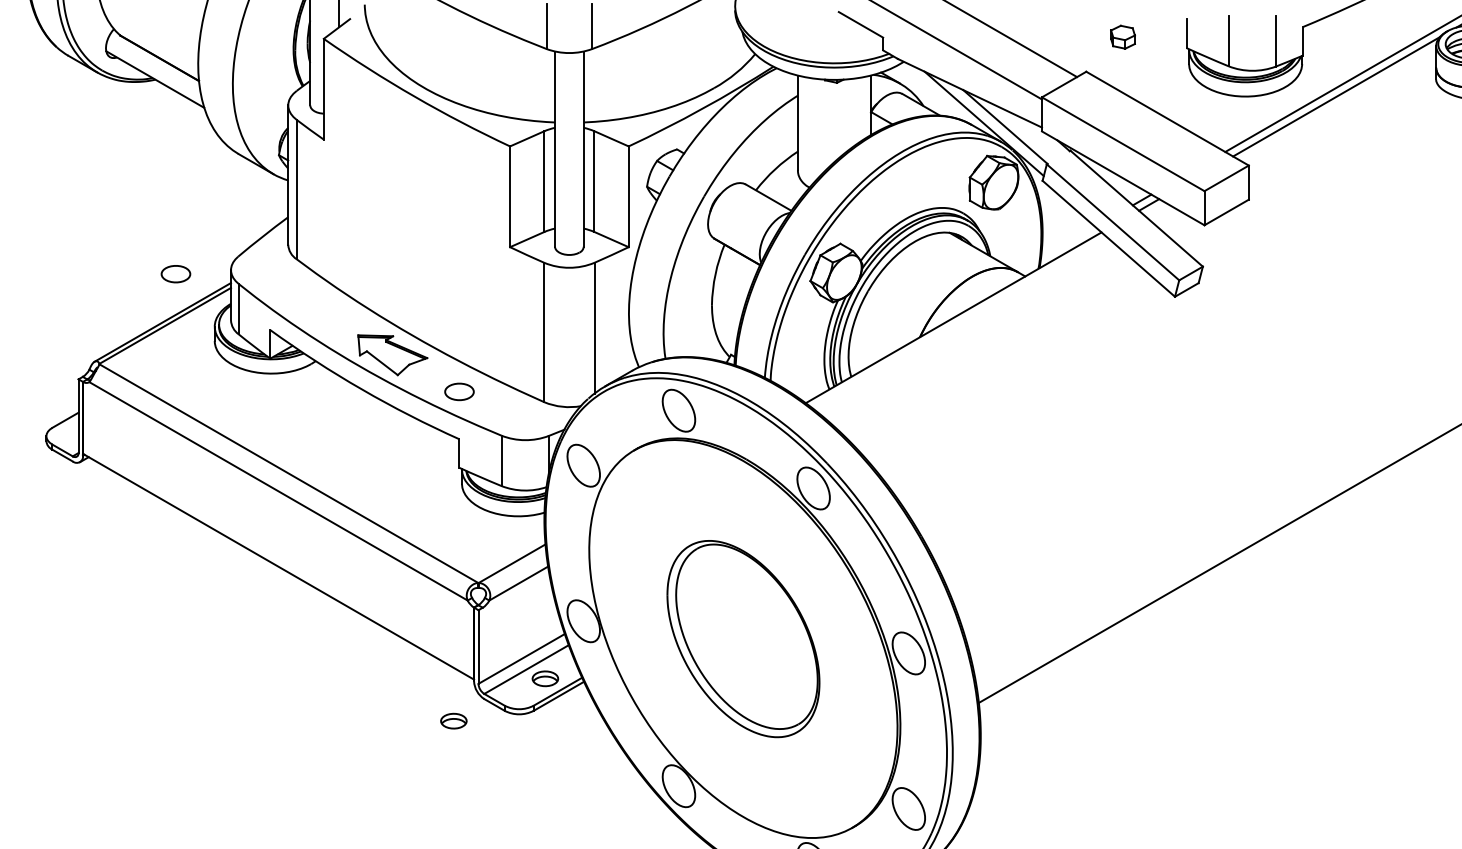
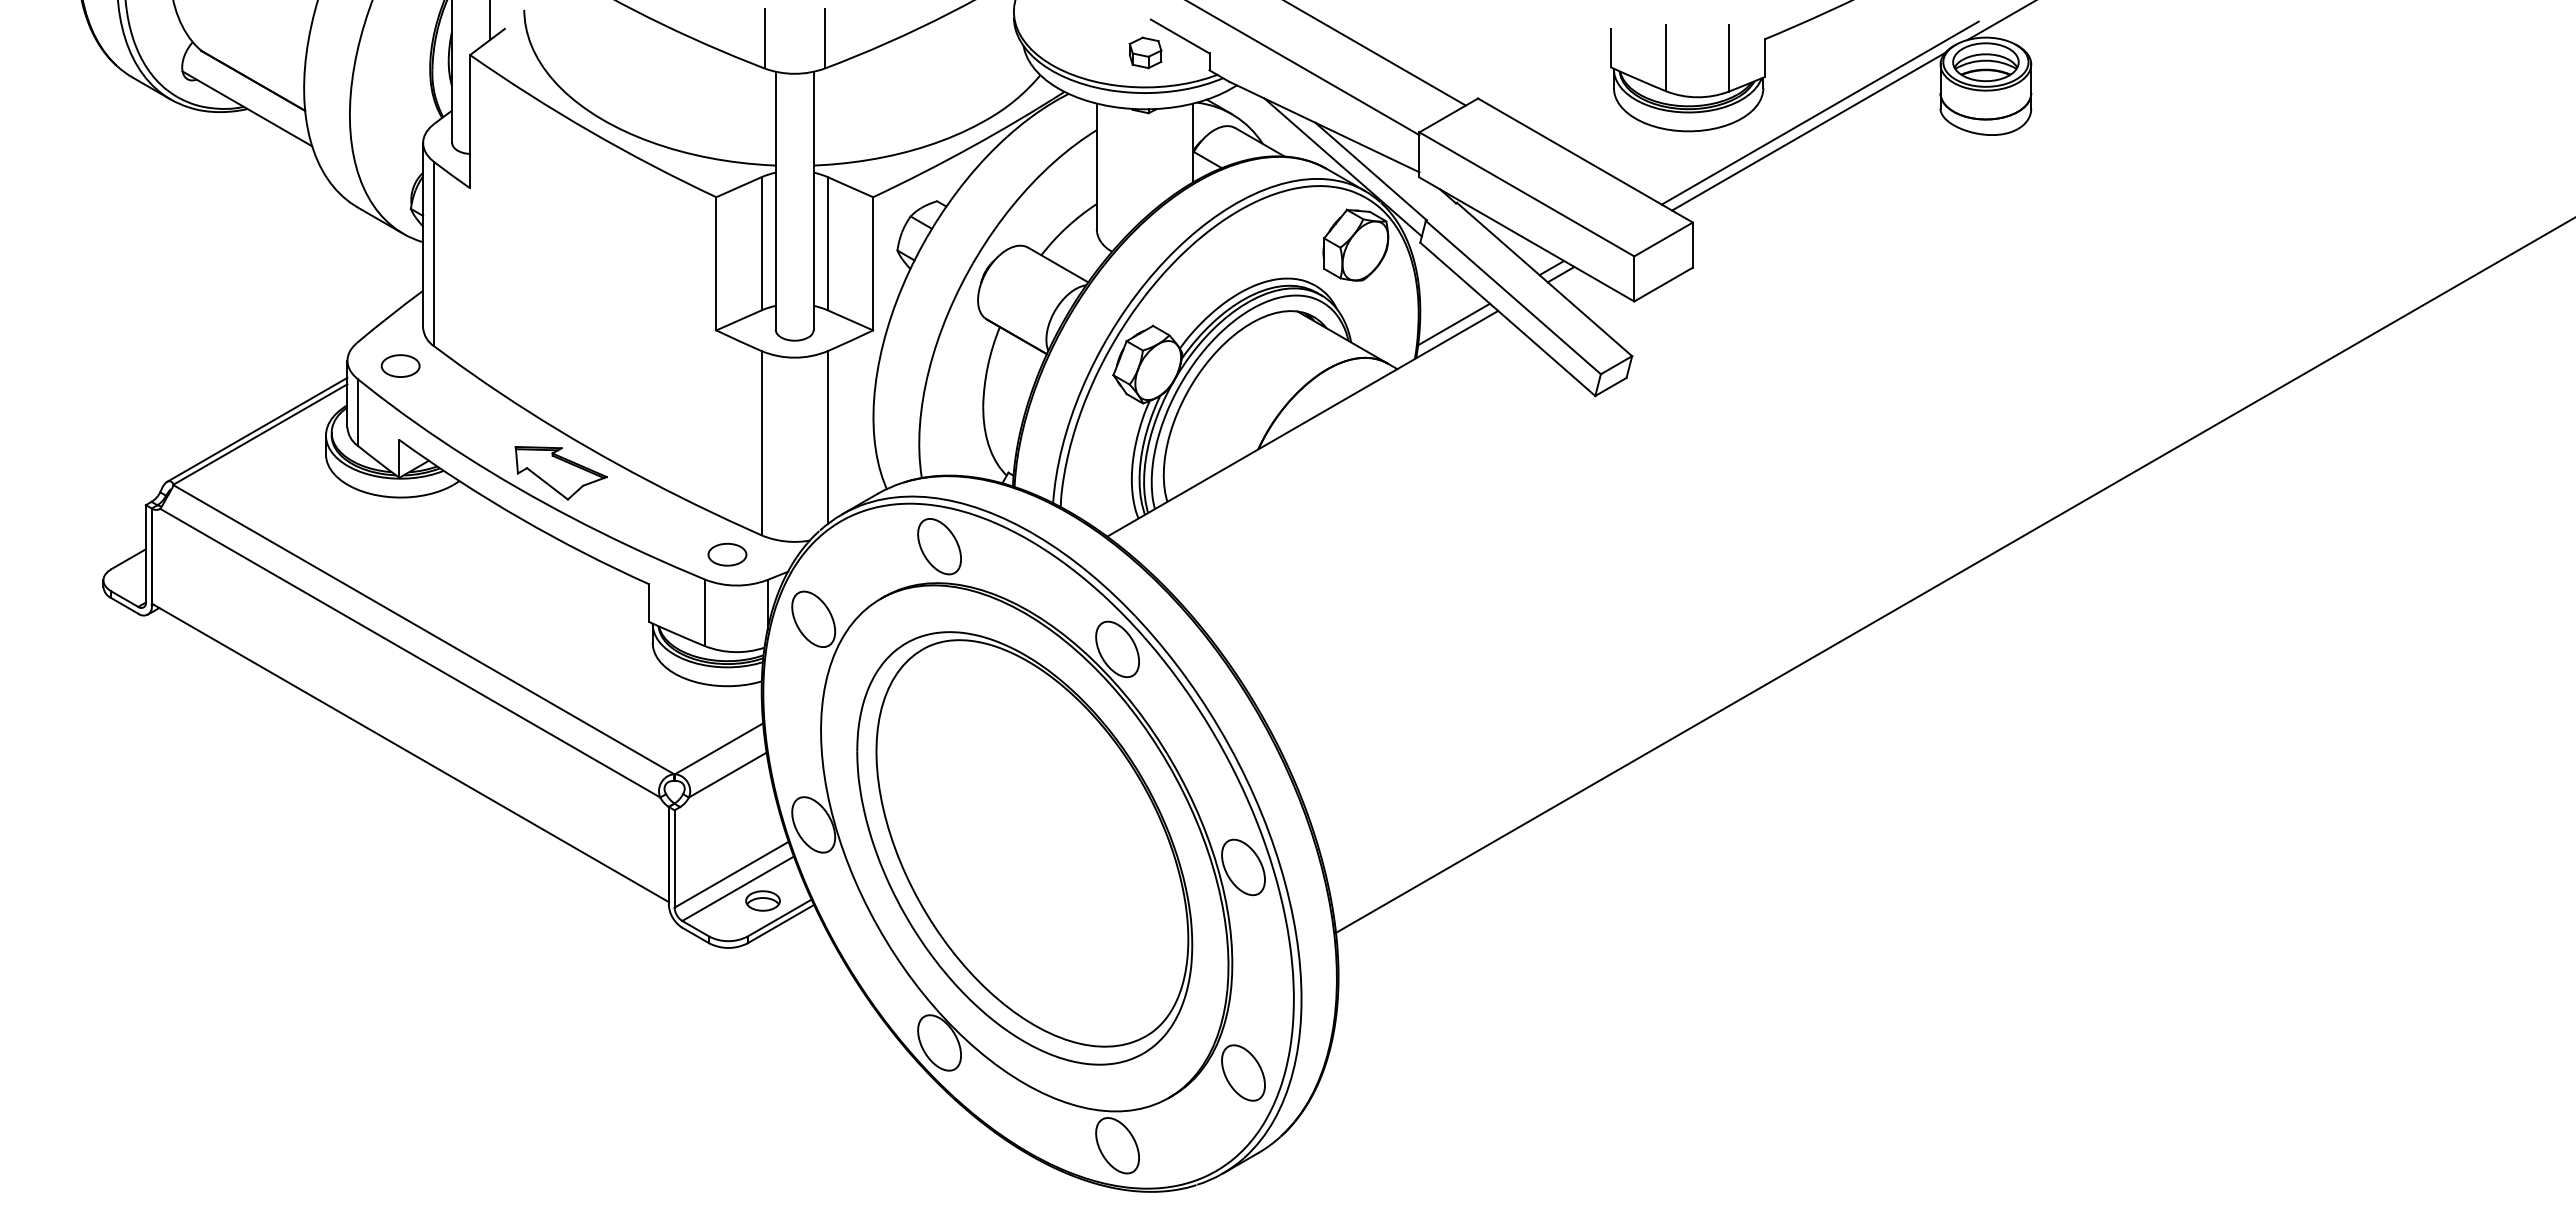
part: (1122, 36) -> (1145, 52), moved
line: (1068, 242) -> (1454, 324), added
part: (175, 273) -> (400, 365), moved
part: (459, 391) -> (727, 554), moved
part: (743, 639) -> (1024, 848), size x1.67
part: (453, 720) -> (641, 956), removed

